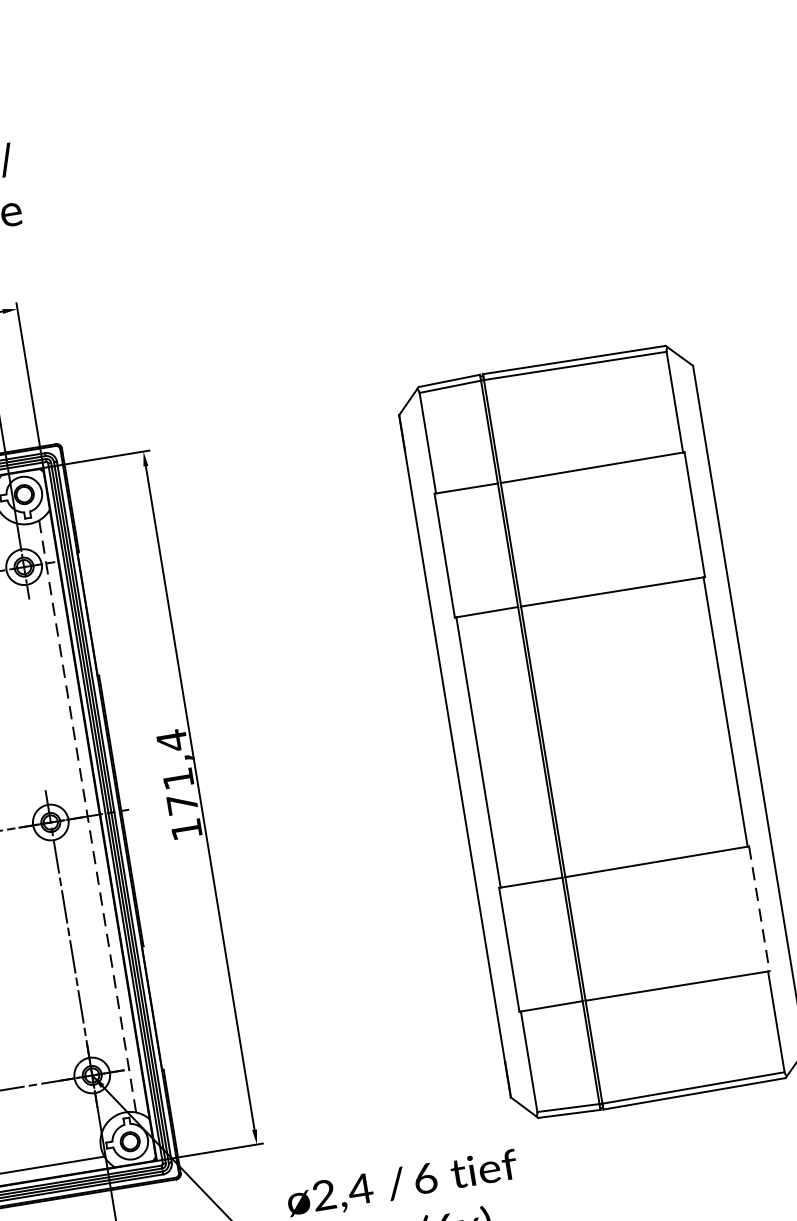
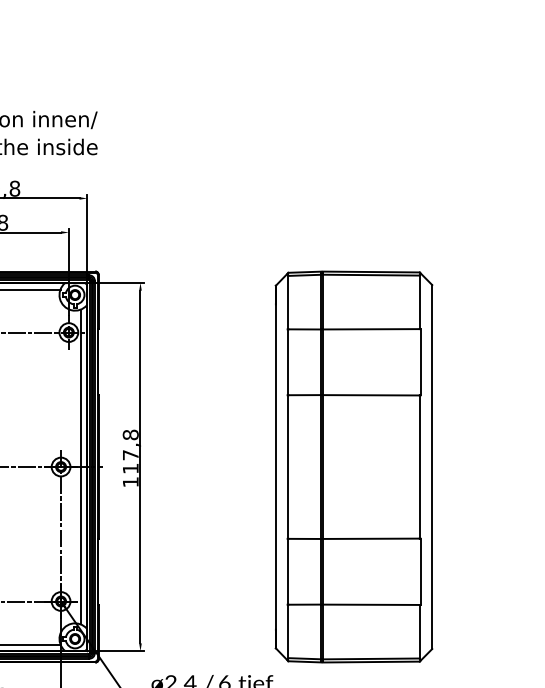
text: (176, 771) -> (130, 451), 171,4 -> 117,8
line: (87, 815) -> (80, 466), dashed -> solid
line: (759, 910) -> (420, 572), dashed -> solid

